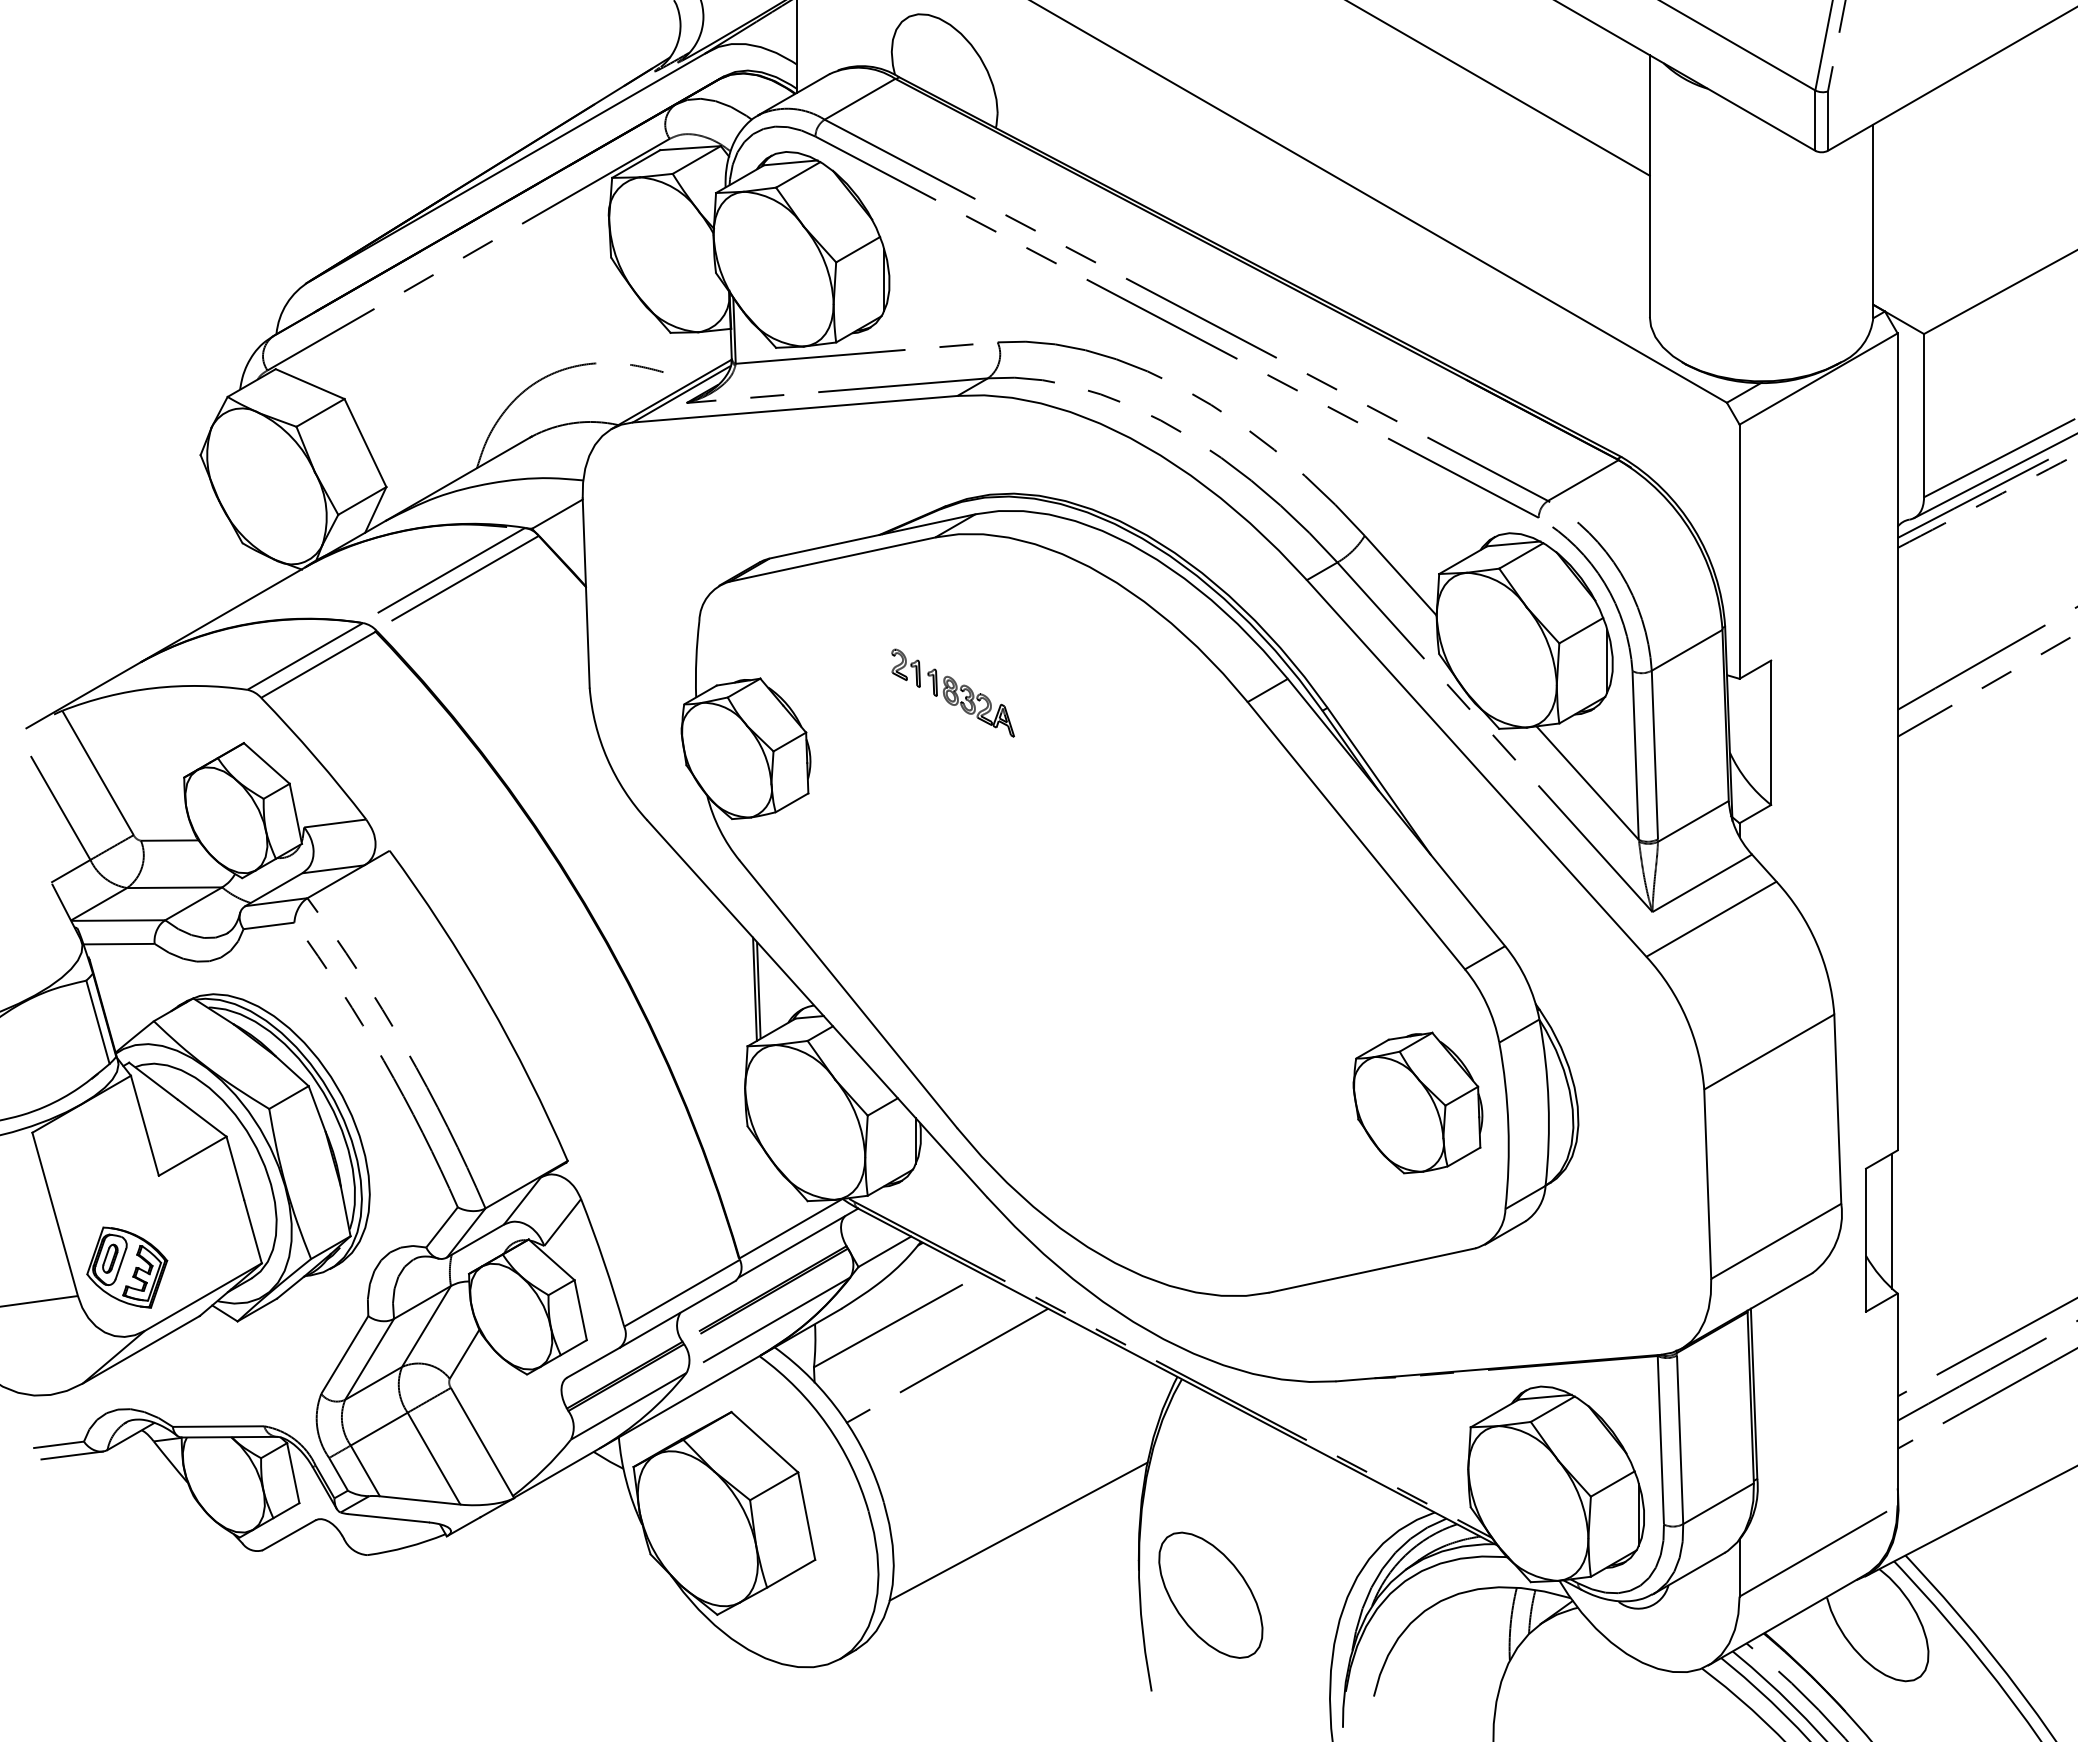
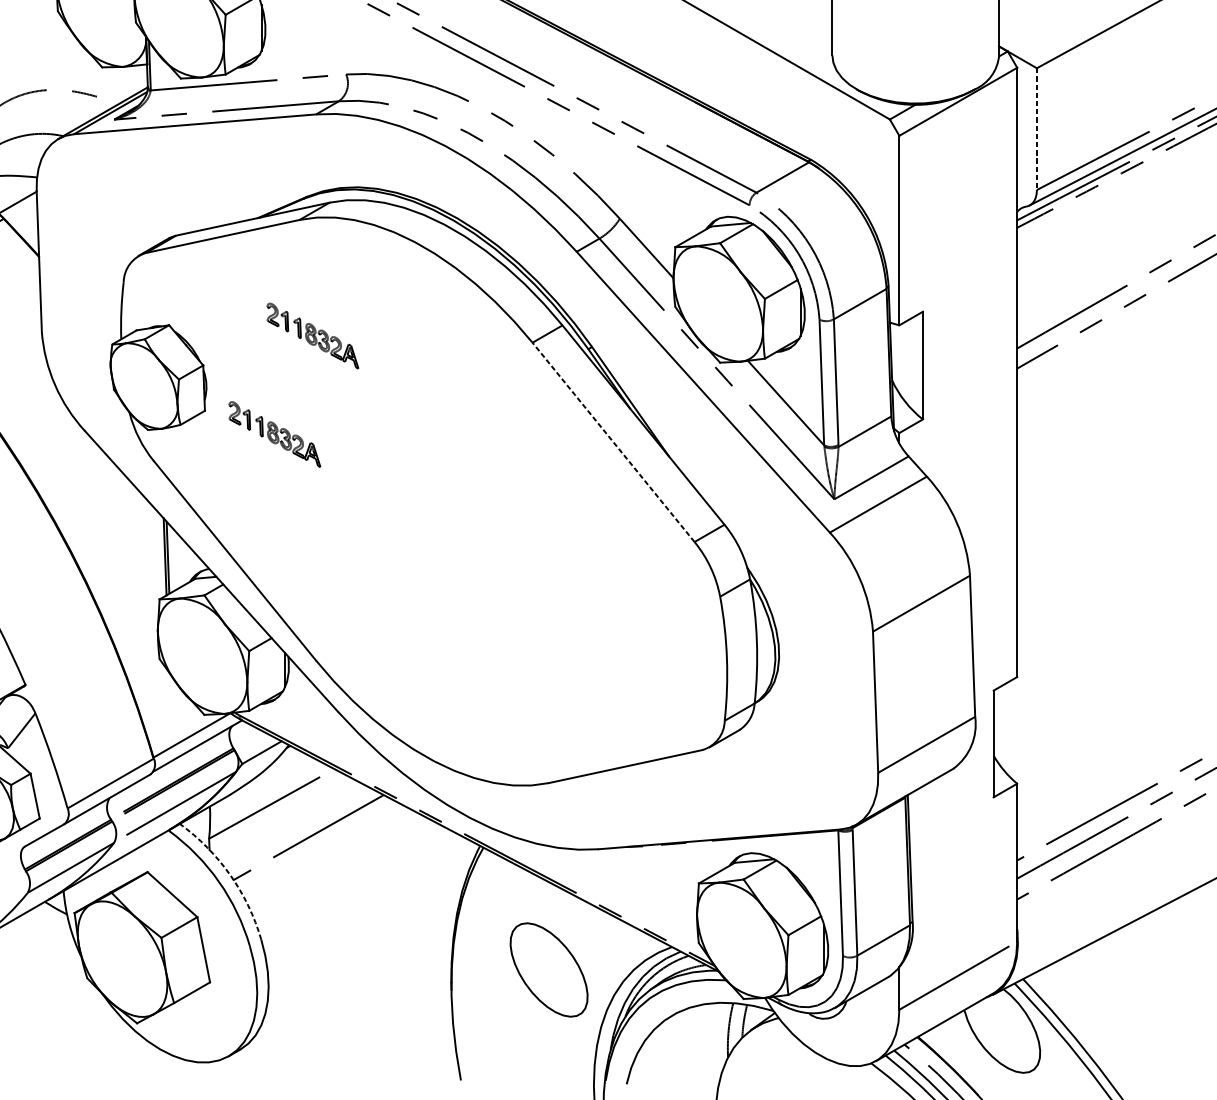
line: (1924, 415) -> (1037, 129), solid -> dashed
part: (901, 824) -> (274, 433), added
line: (1356, 835) -> (613, 442), solid -> dashed
part: (1417, 1102) -> (659, 641), removed
line: (1892, 1220) -> (1013, 729), removed
arc: (842, 1415) -> (230, 874), solid -> dashed
line: (1018, 1531) -> (361, 961), removed
part: (1210, 1594) -> (548, 969), moved

